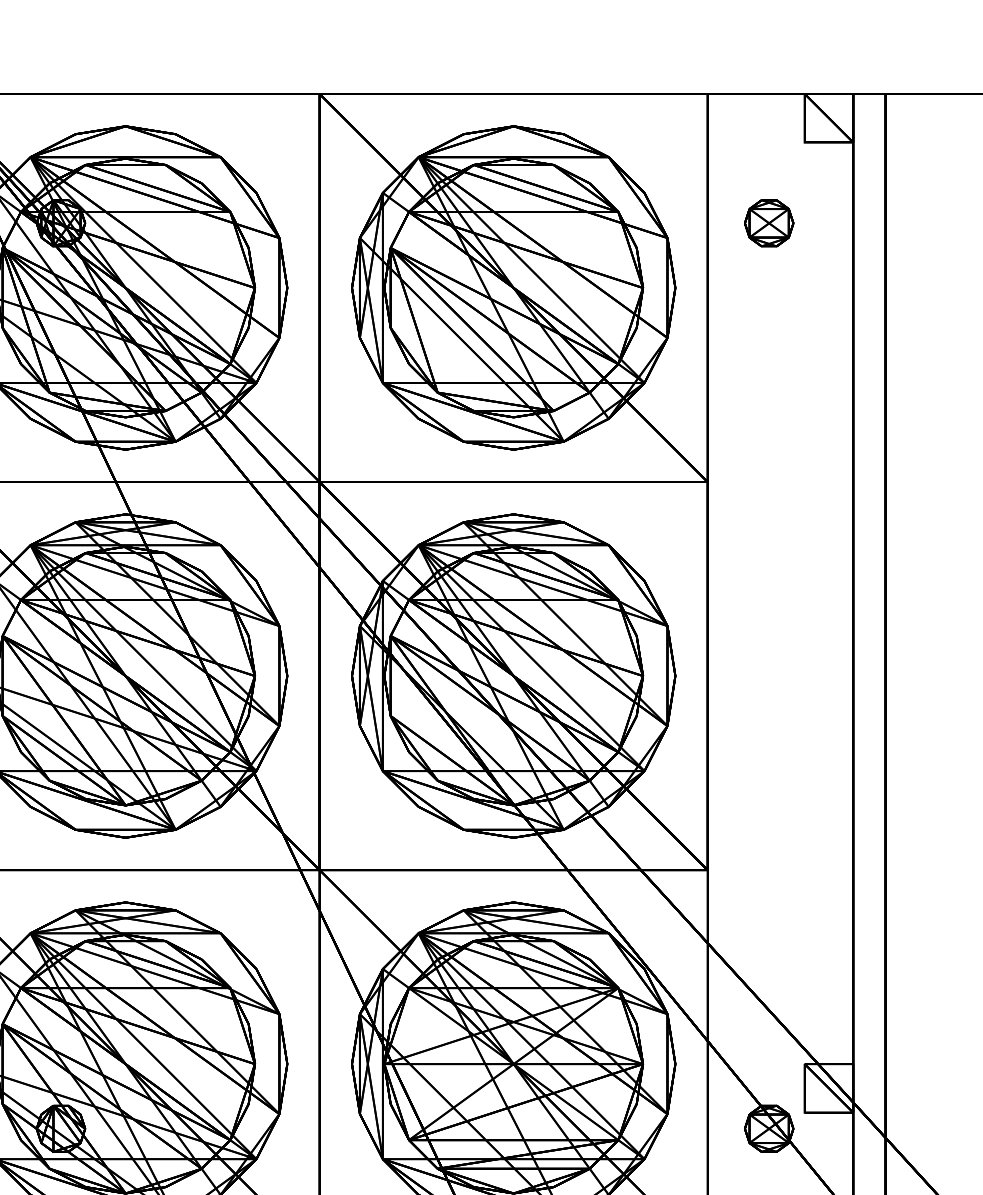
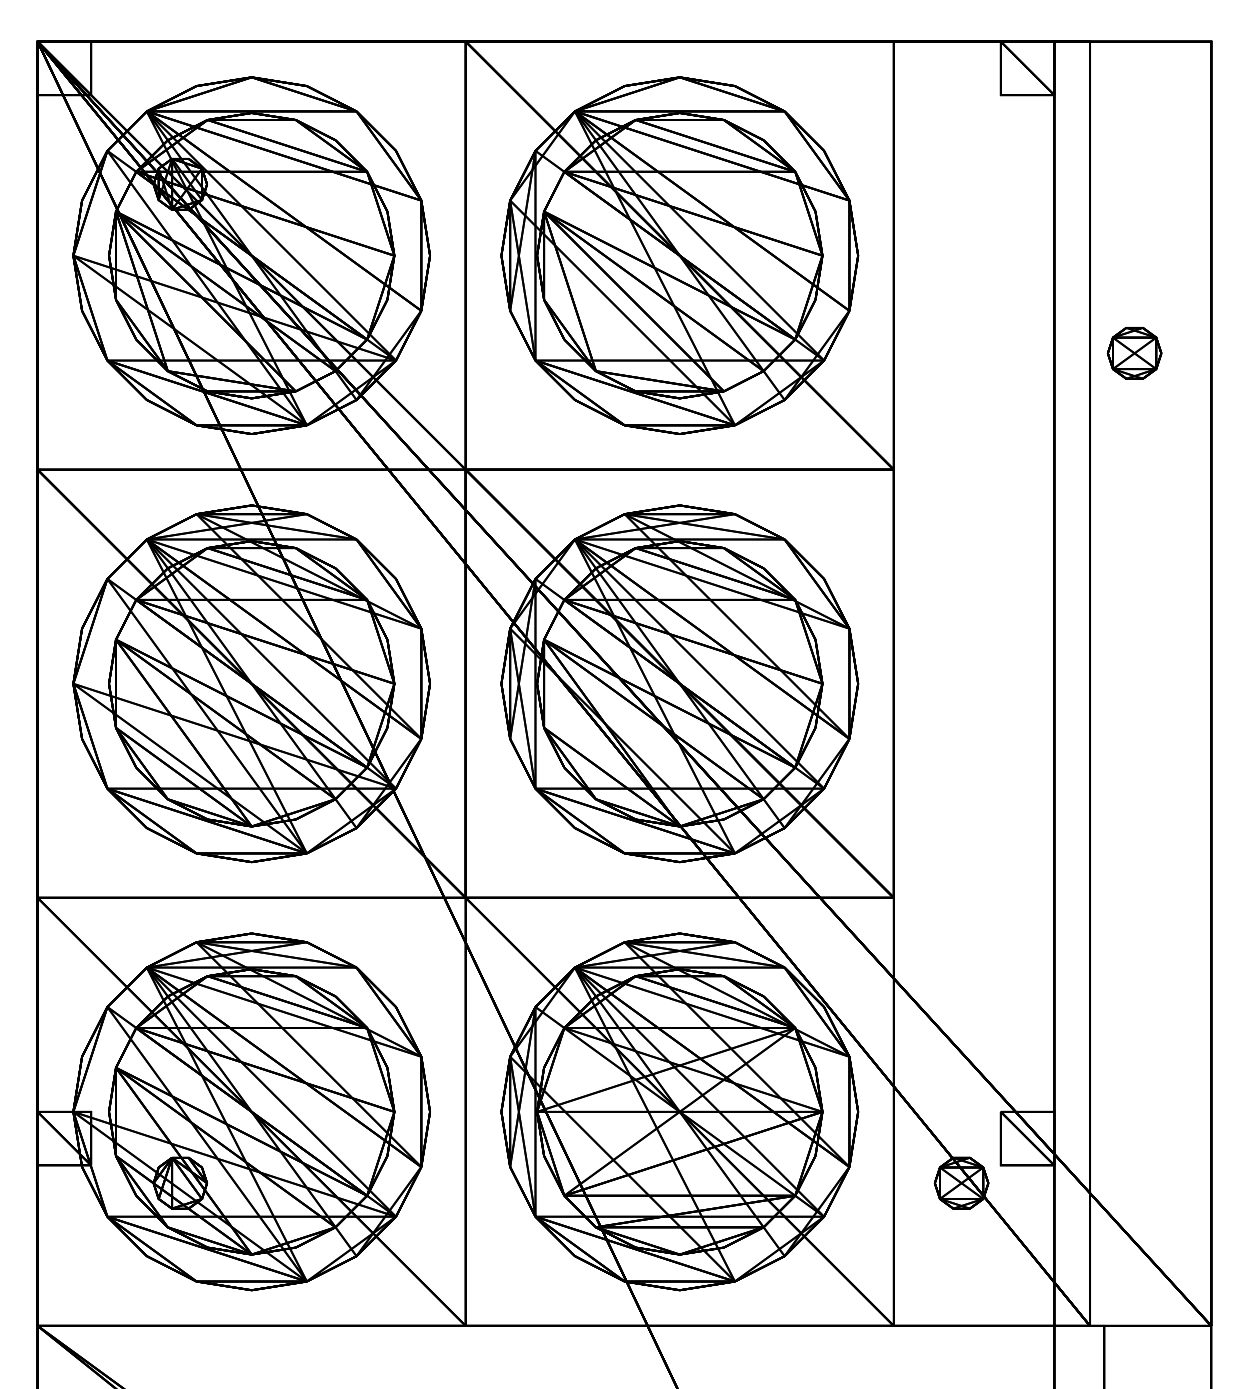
part: (769, 222) -> (1134, 352), moved

